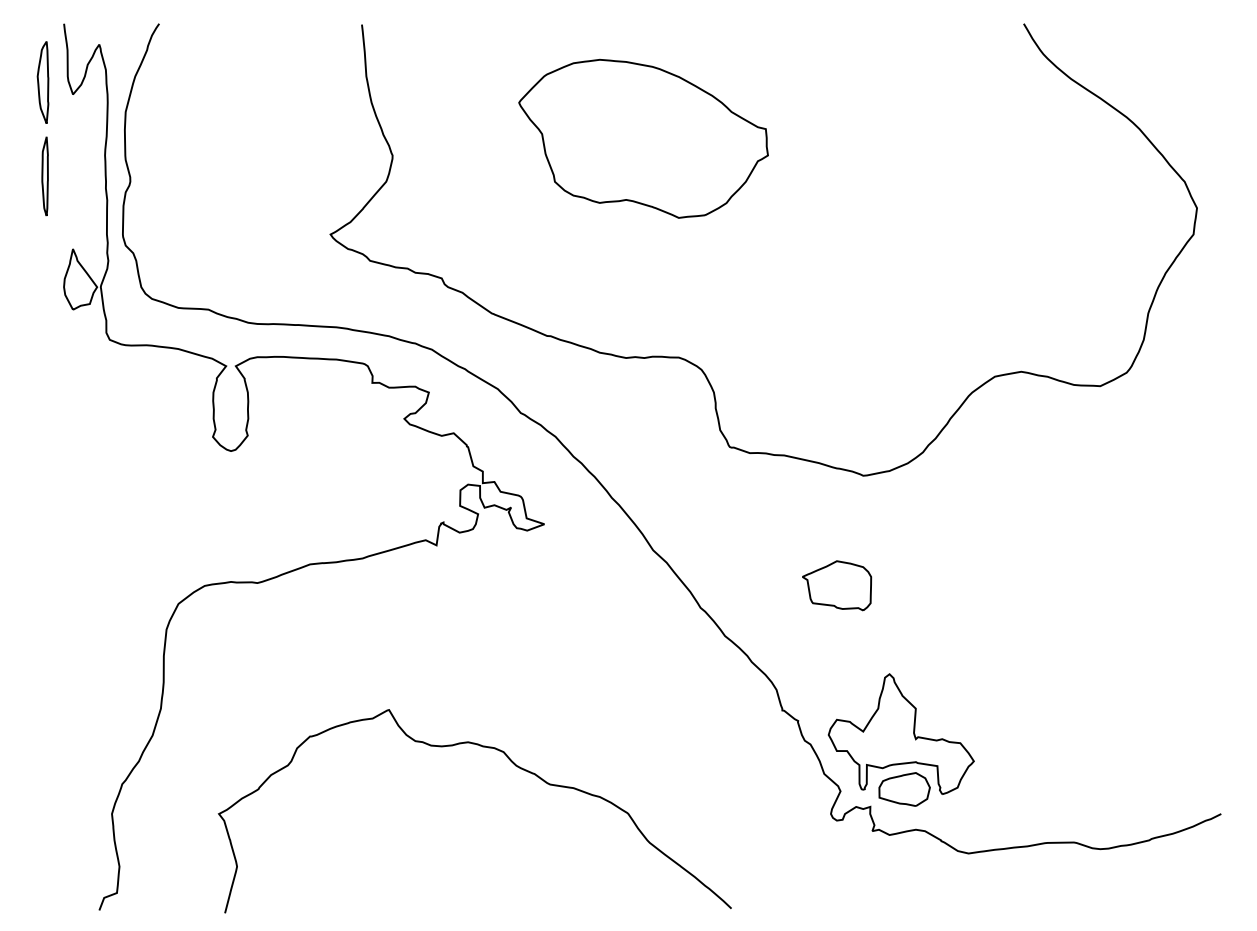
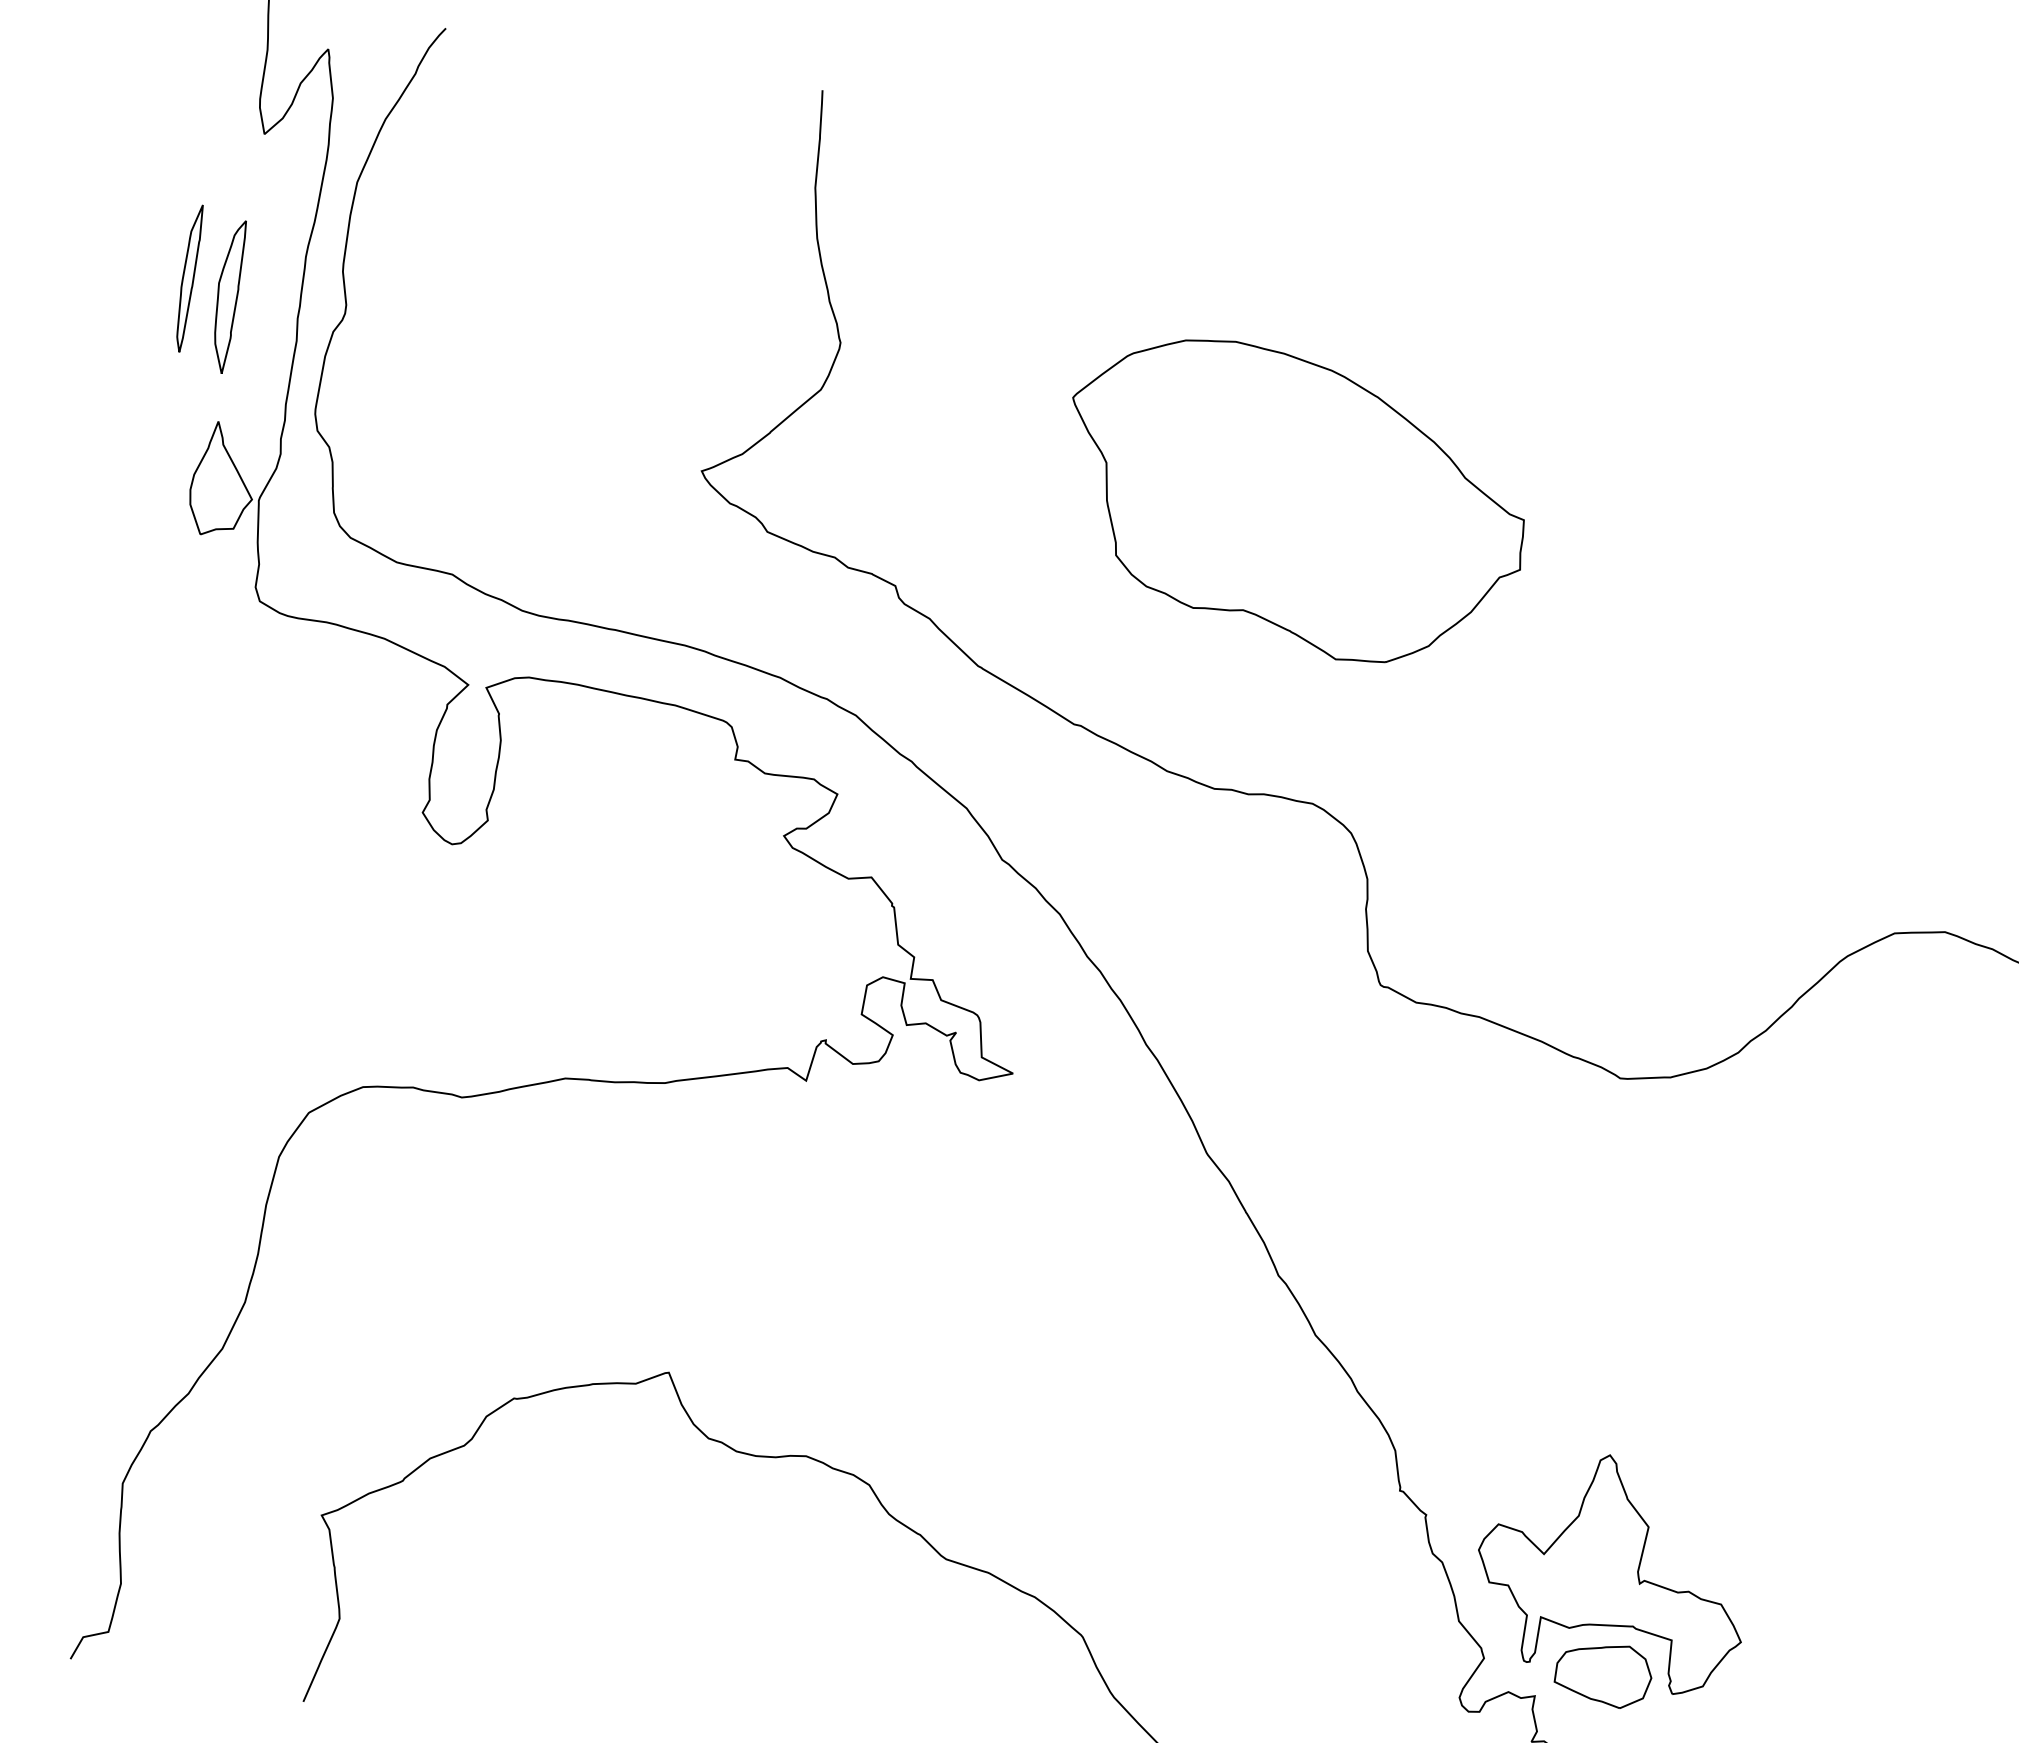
part: (42, 82) -> (226, 295), moved
part: (643, 138) -> (1293, 501), moved
part: (837, 585) -> (1539, 1274), removed

